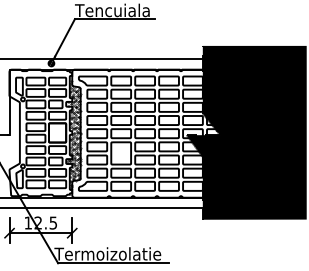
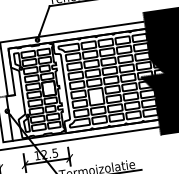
hatch: (73, 134) -> (60, 88), removed

